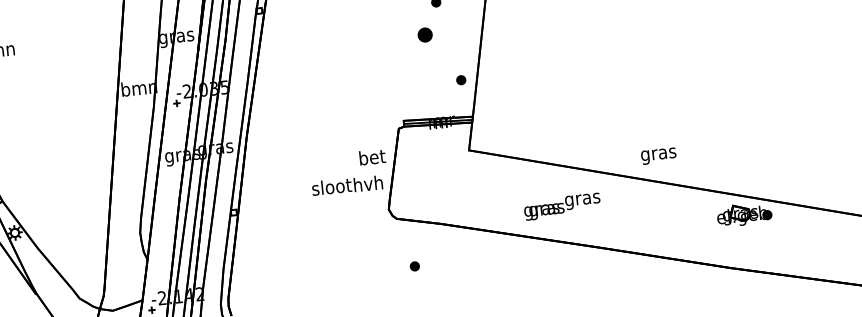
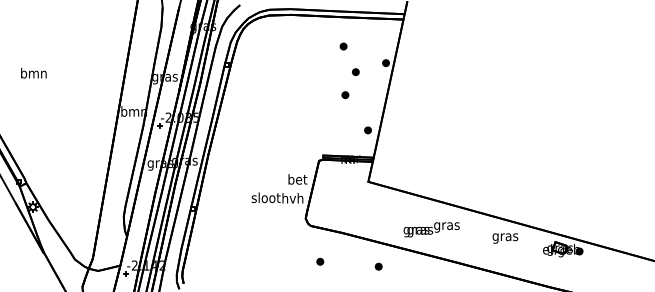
part: (425, 35) -> (345, 95), size x0.62
text: (658, 156) -> (505, 238), moved
part: (495, 264) -> (378, 266), added

